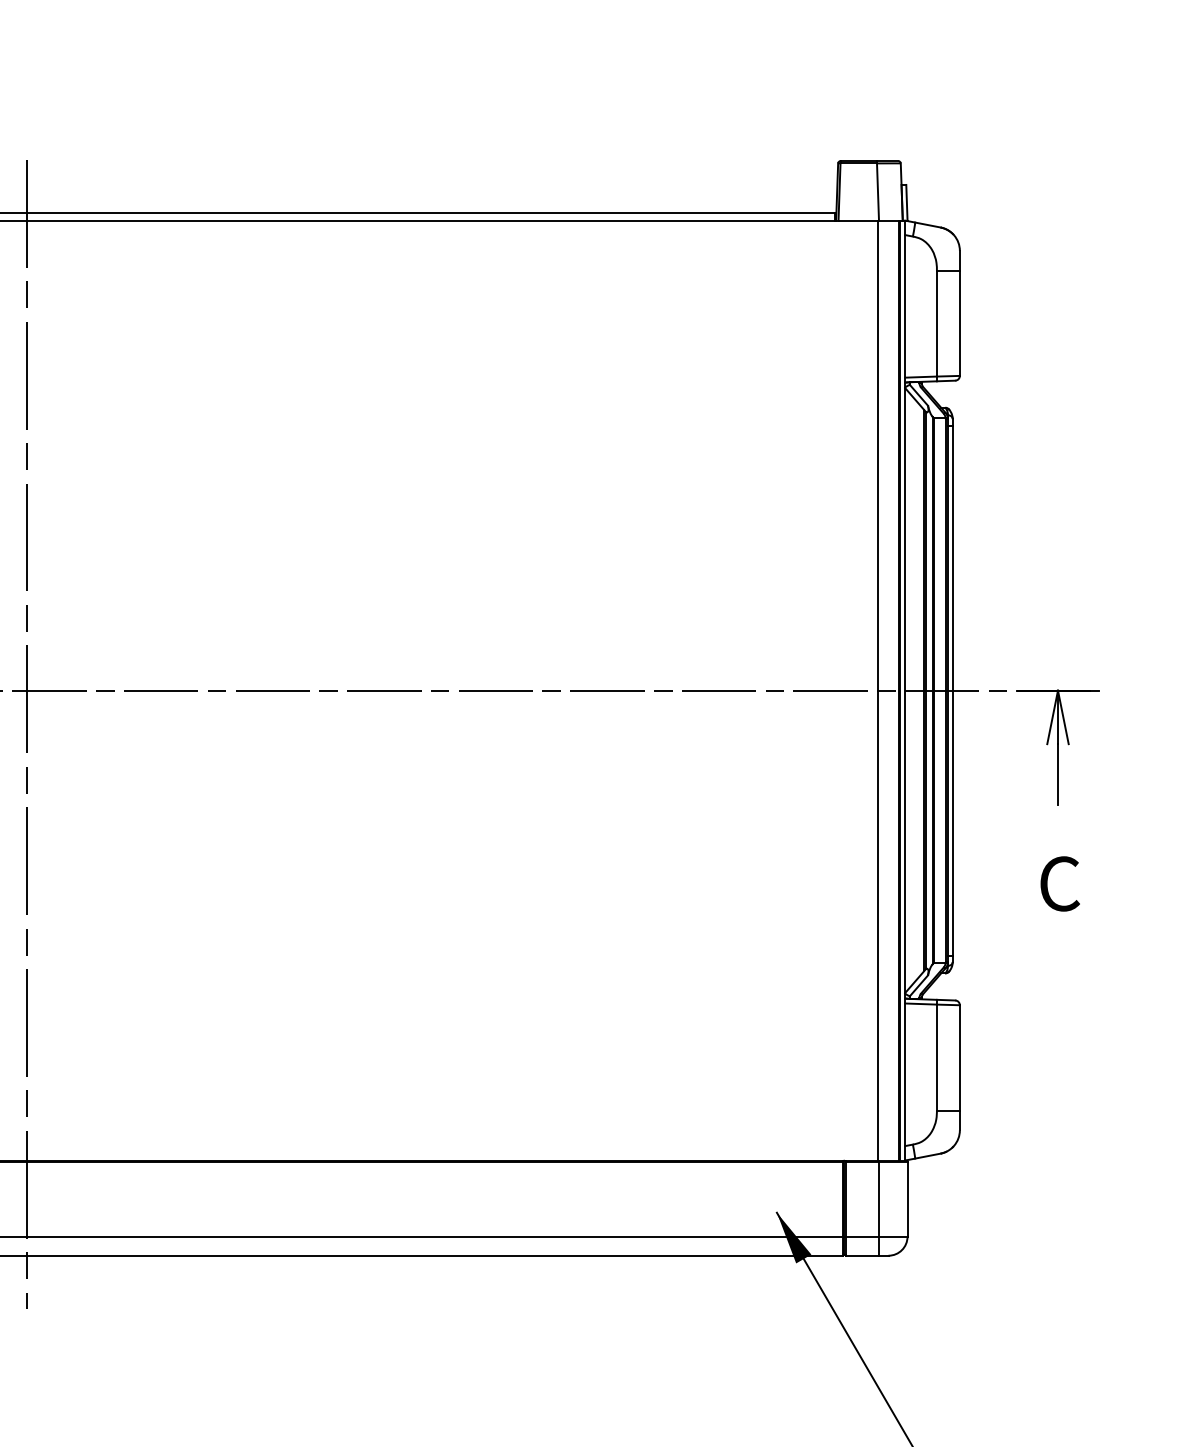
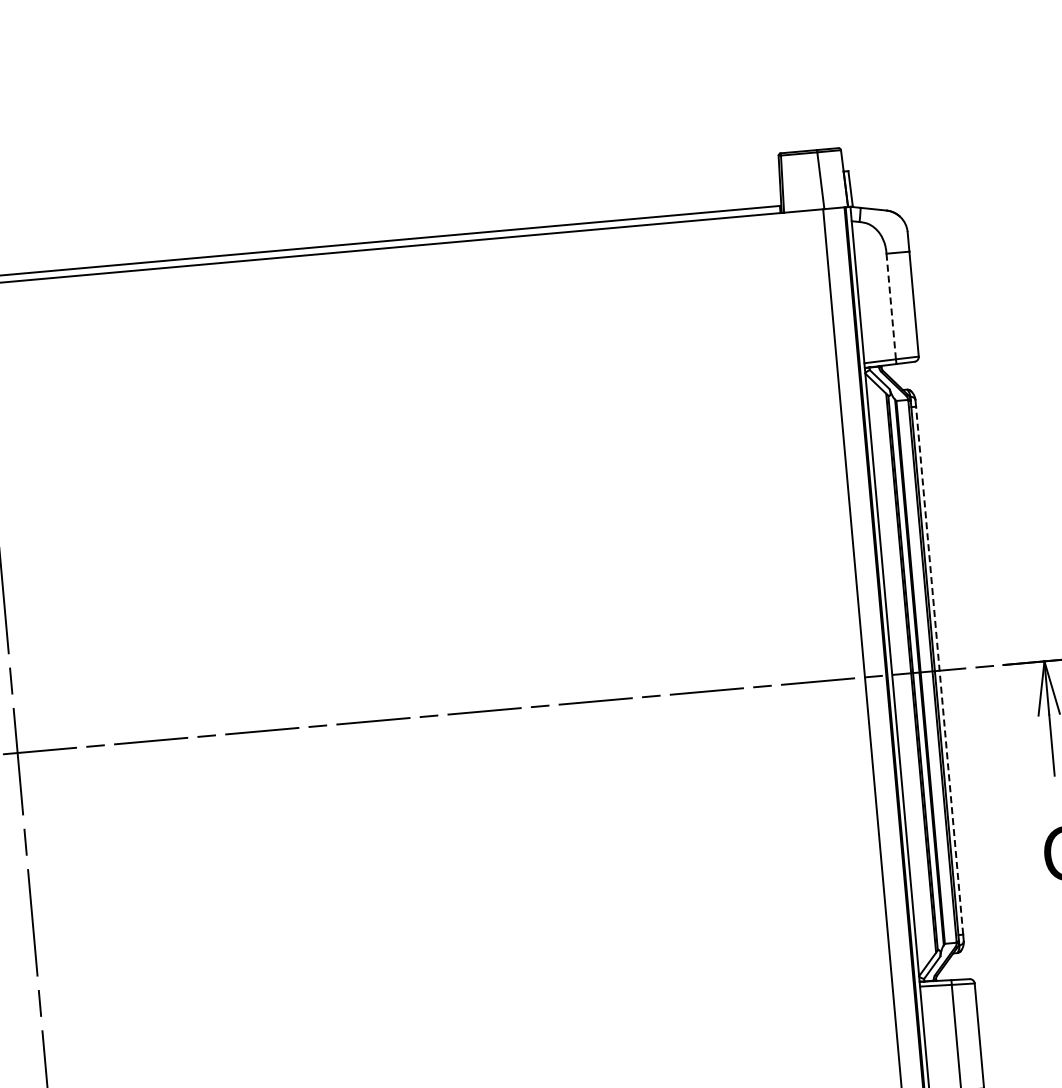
line: (936, 324) -> (890, 307), solid -> dashed
line: (952, 690) -> (939, 670), solid -> dashed

